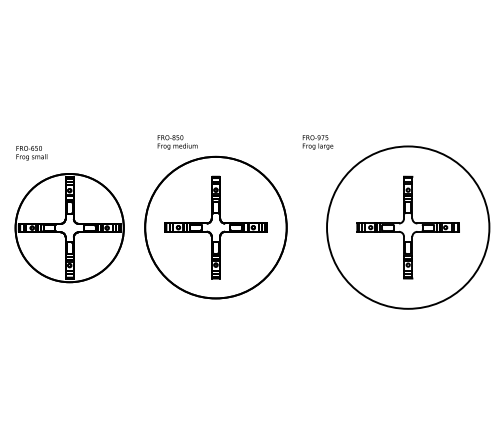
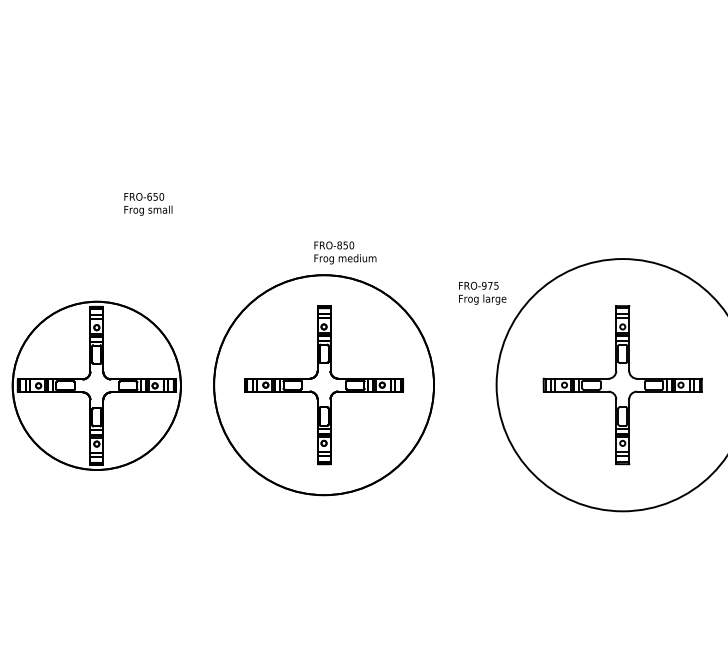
text: (177, 142) -> (345, 252), moved
text: (317, 142) -> (481, 293), moved
text: (31, 153) -> (147, 204), moved

